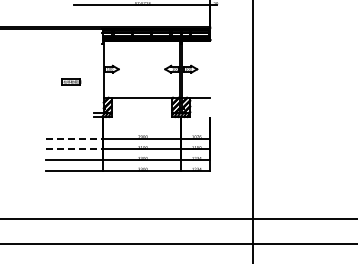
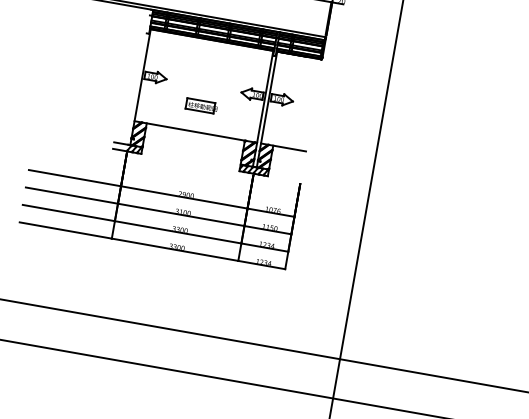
part: (71, 81) -> (201, 105), moved
line: (74, 138) -> (75, 178), dashed -> solid
line: (74, 149) -> (72, 195), dashed -> solid

